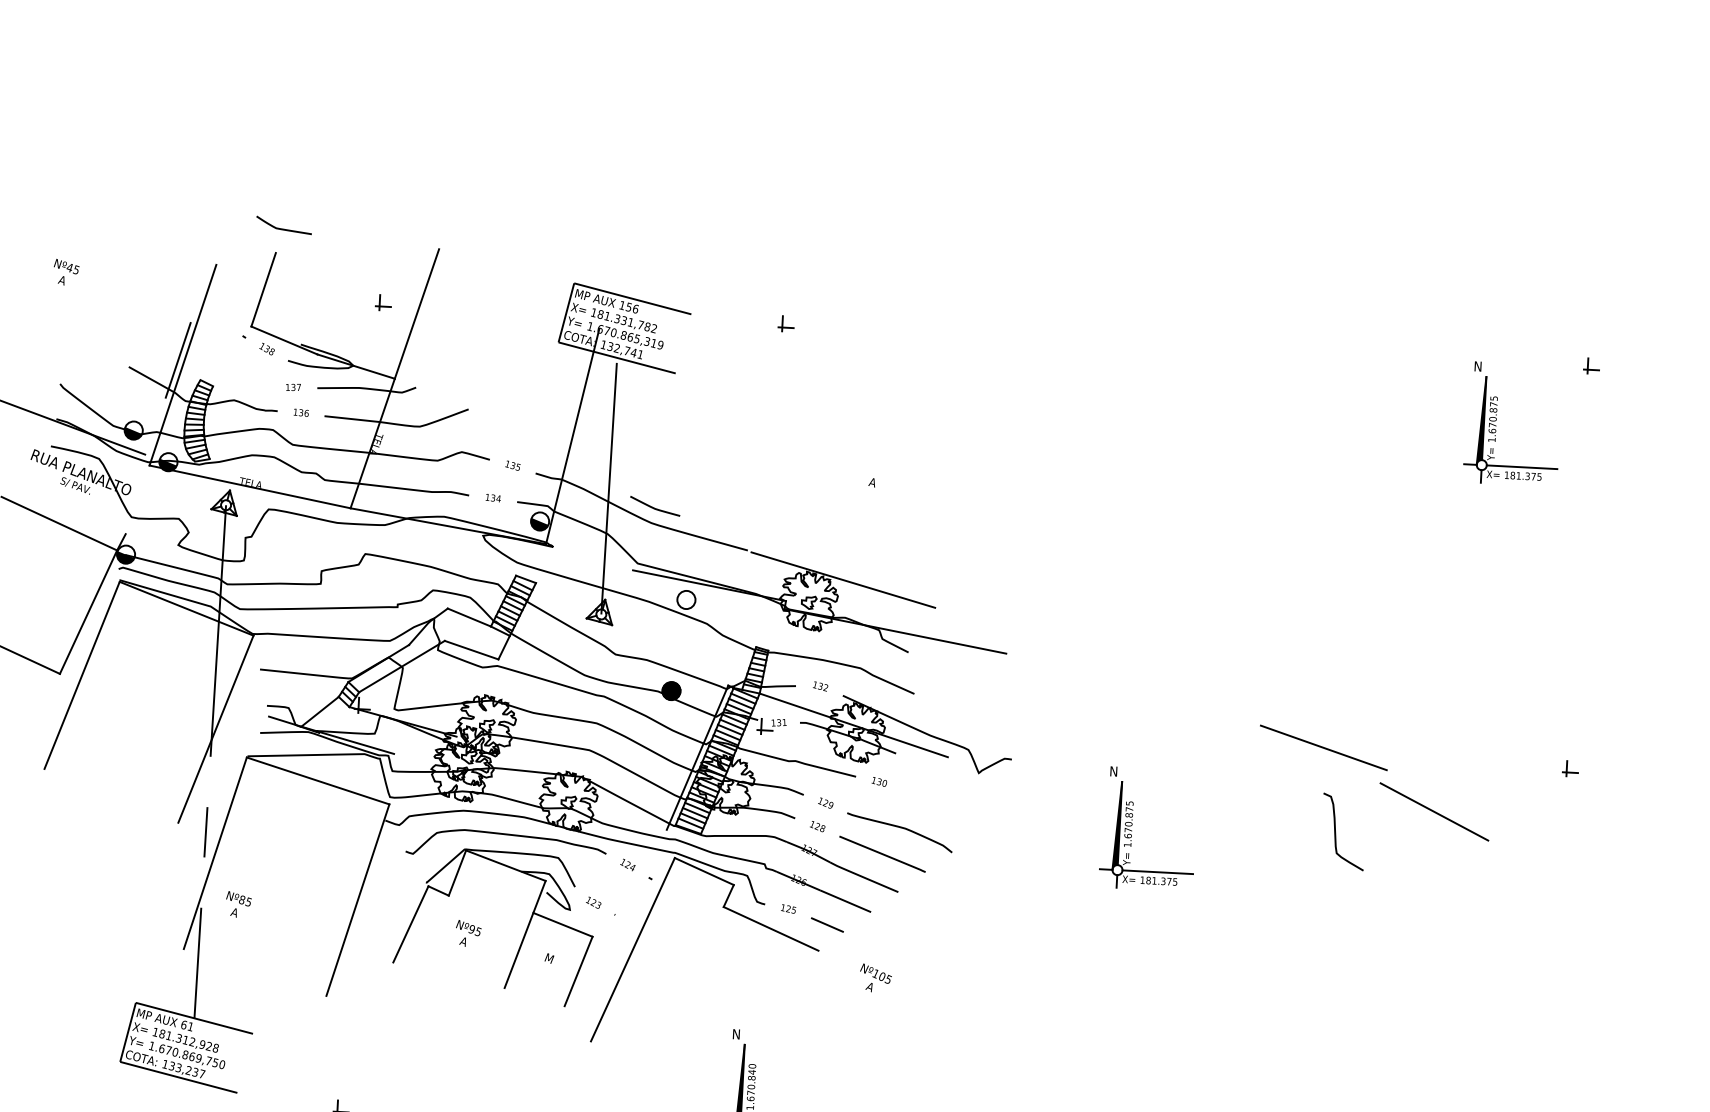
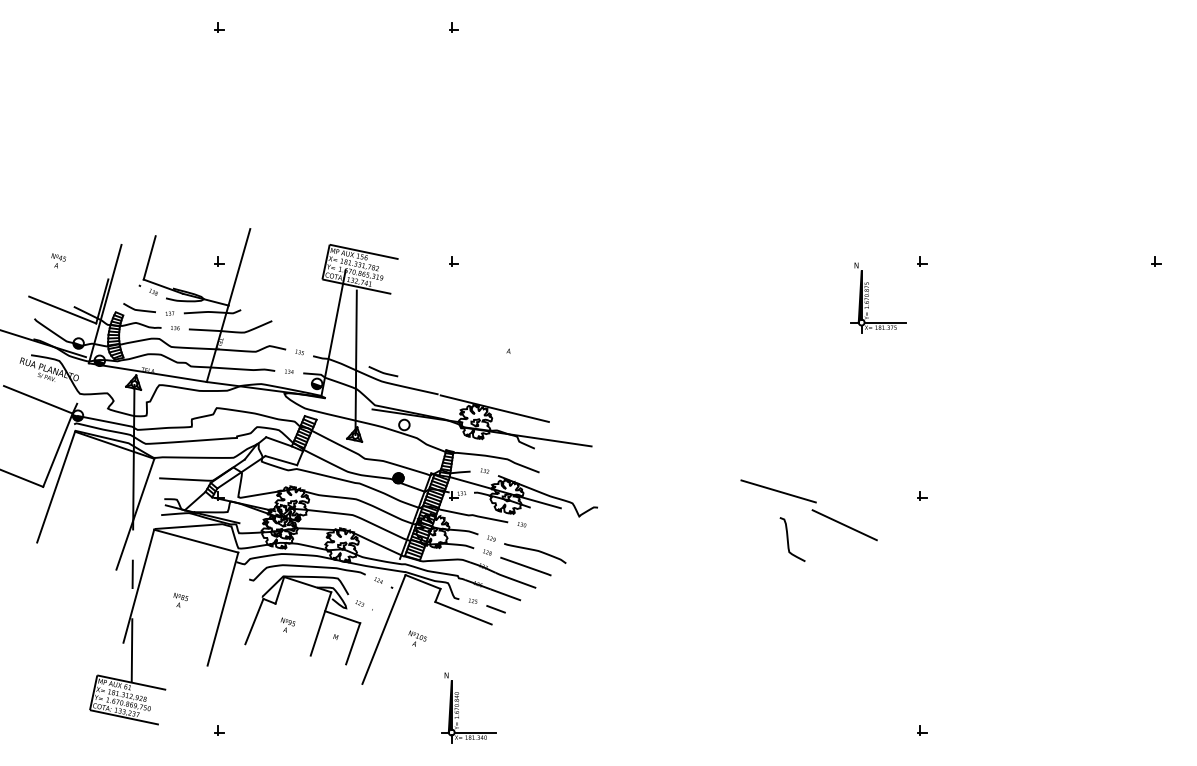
curve: (283, 228) -> (139, 309), moved
text: (65, 271) -> (58, 260), moved
line: (109, 370) -> (62, 309), added
part: (1131, 825) -> (669, 542), removed
text: (237, 904) -> (180, 600), moved
text: (875, 977) -> (417, 638), moved

